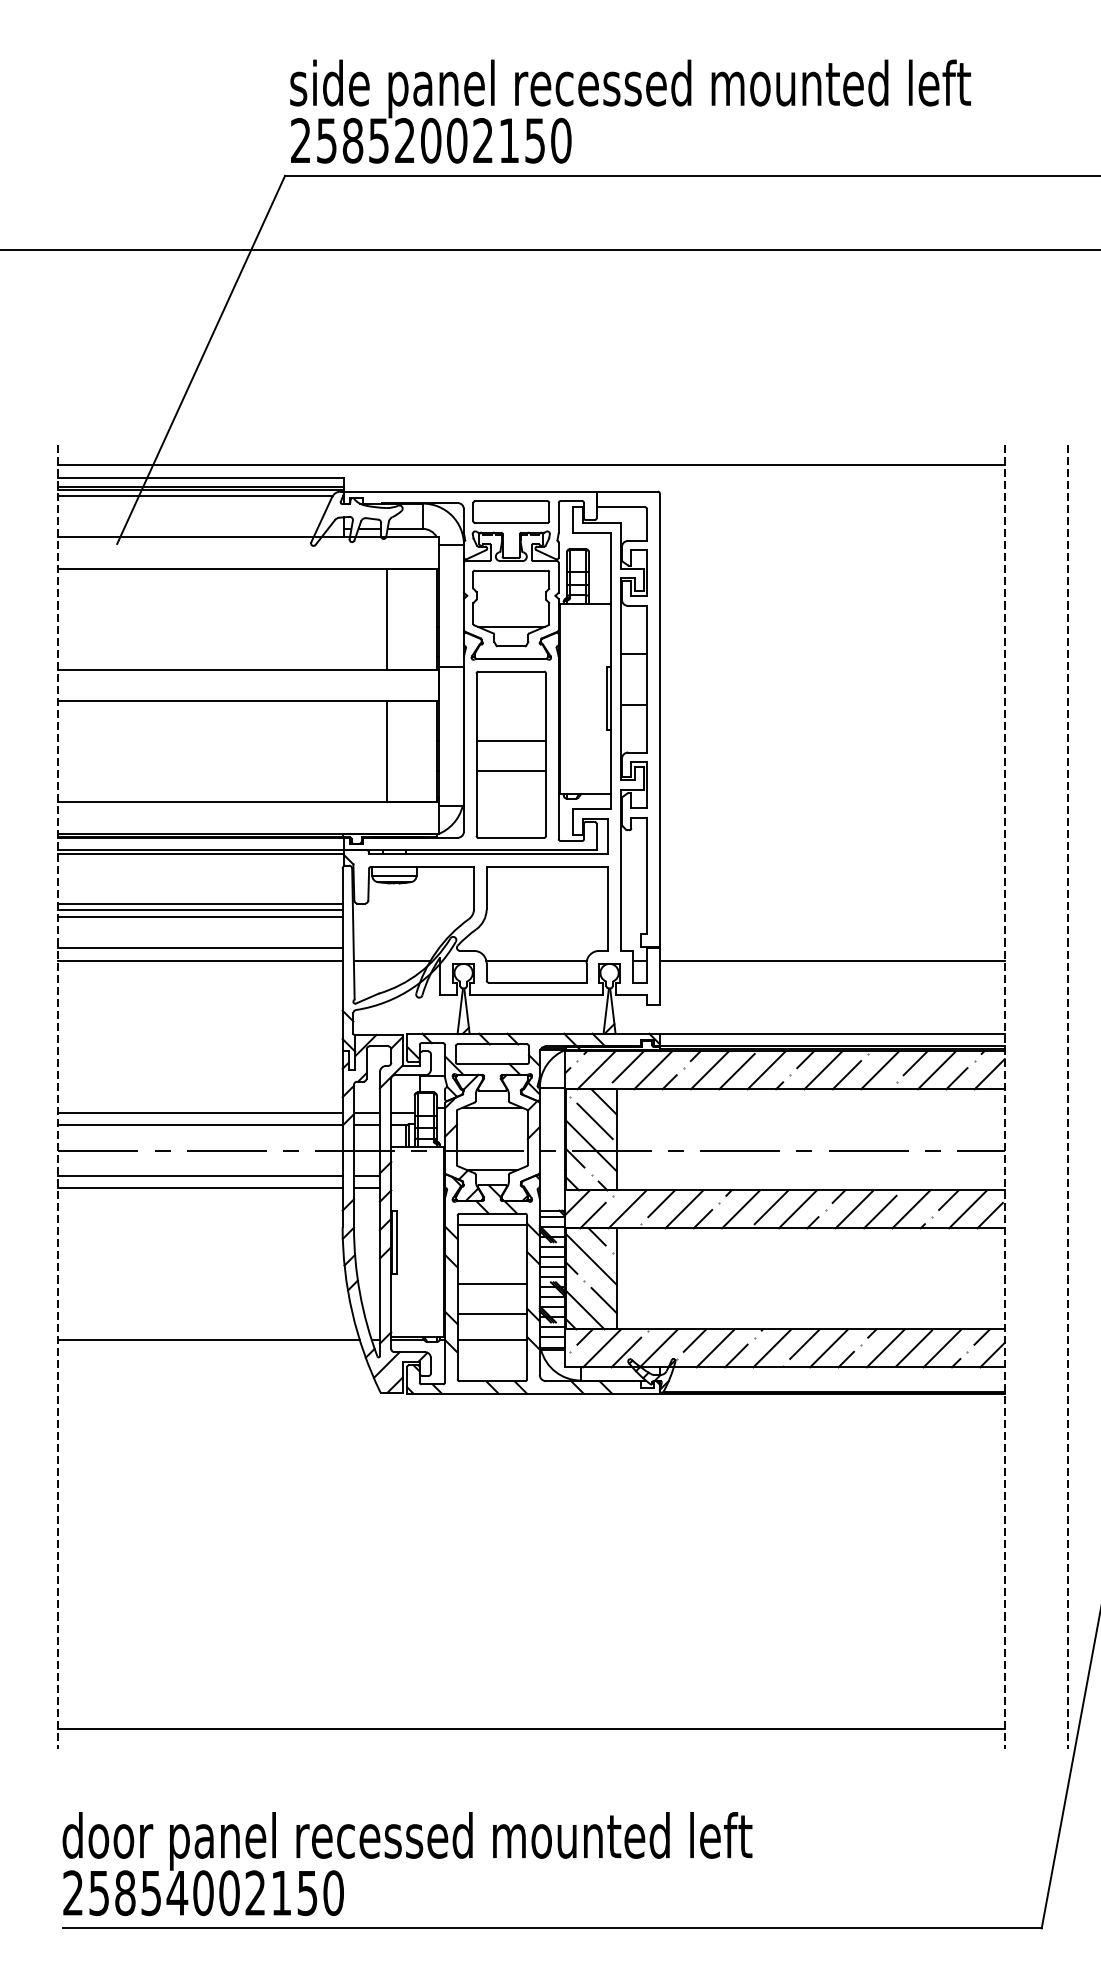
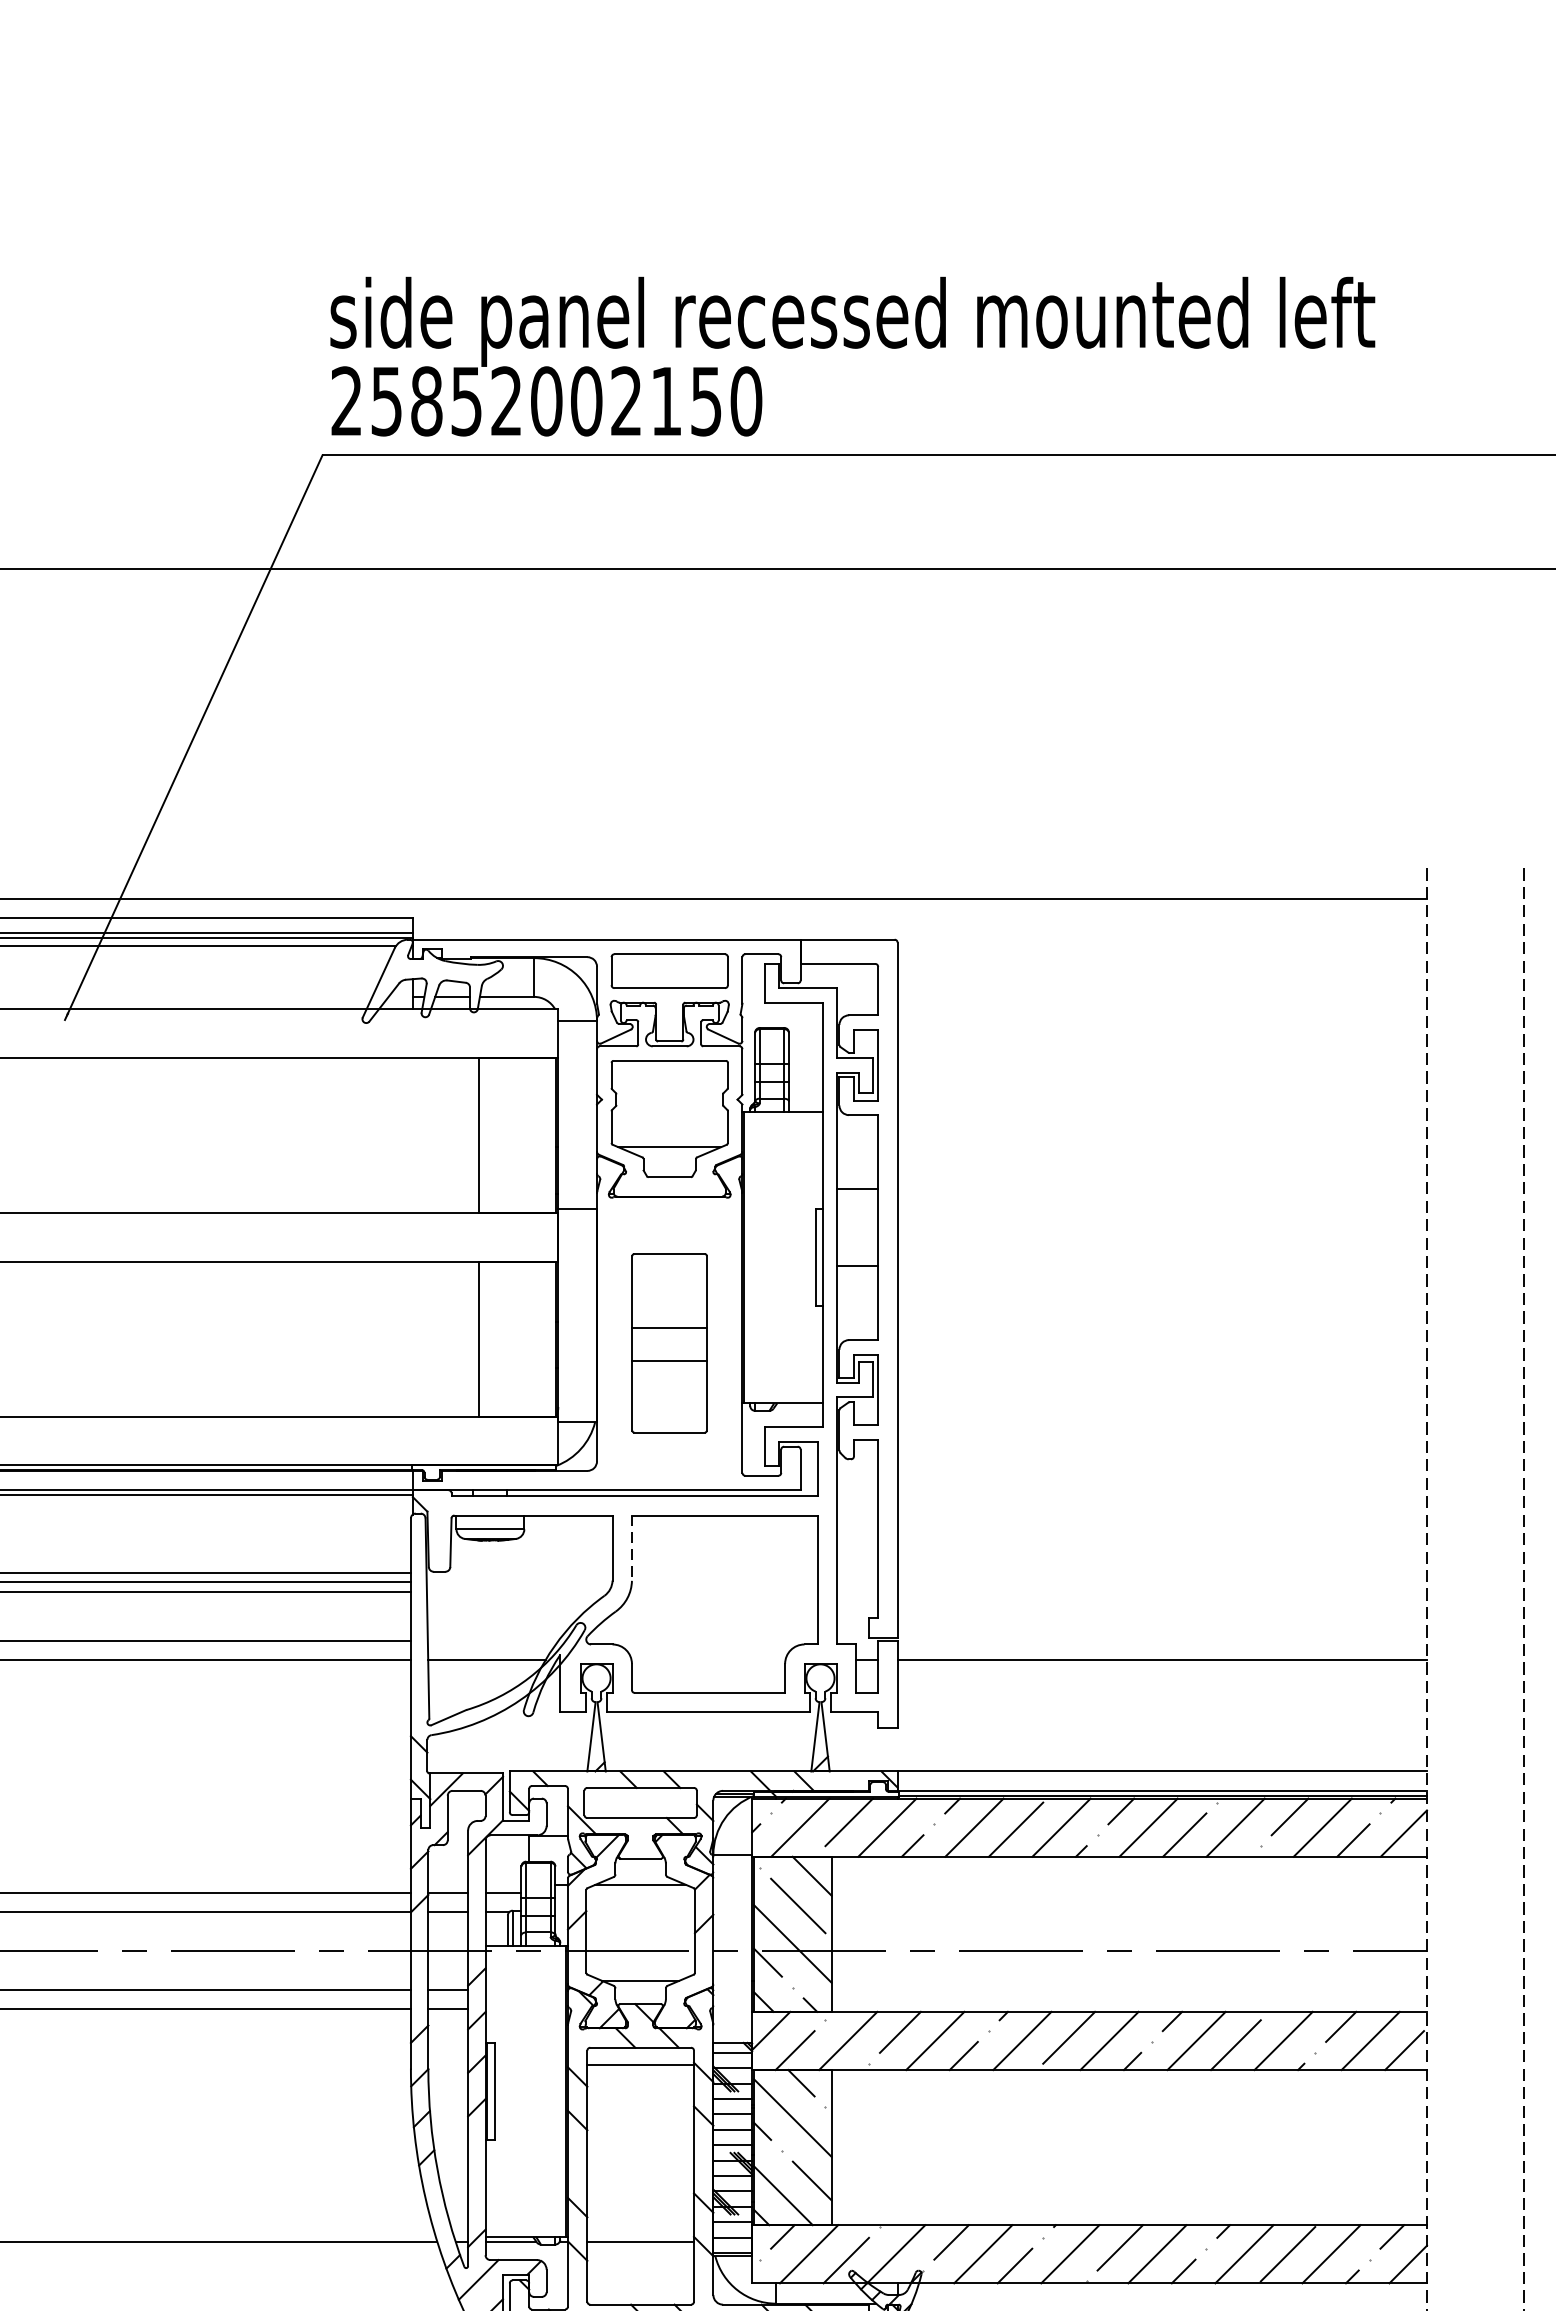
part: (510, 754) -> (668, 1343), size x0.7
line: (486, 888) -> (631, 1548), solid -> dashed
line: (536, 961) -> (708, 1660), removed
line: (492, 1283) -> (640, 2154), removed
line: (492, 1314) -> (640, 2202), removed

